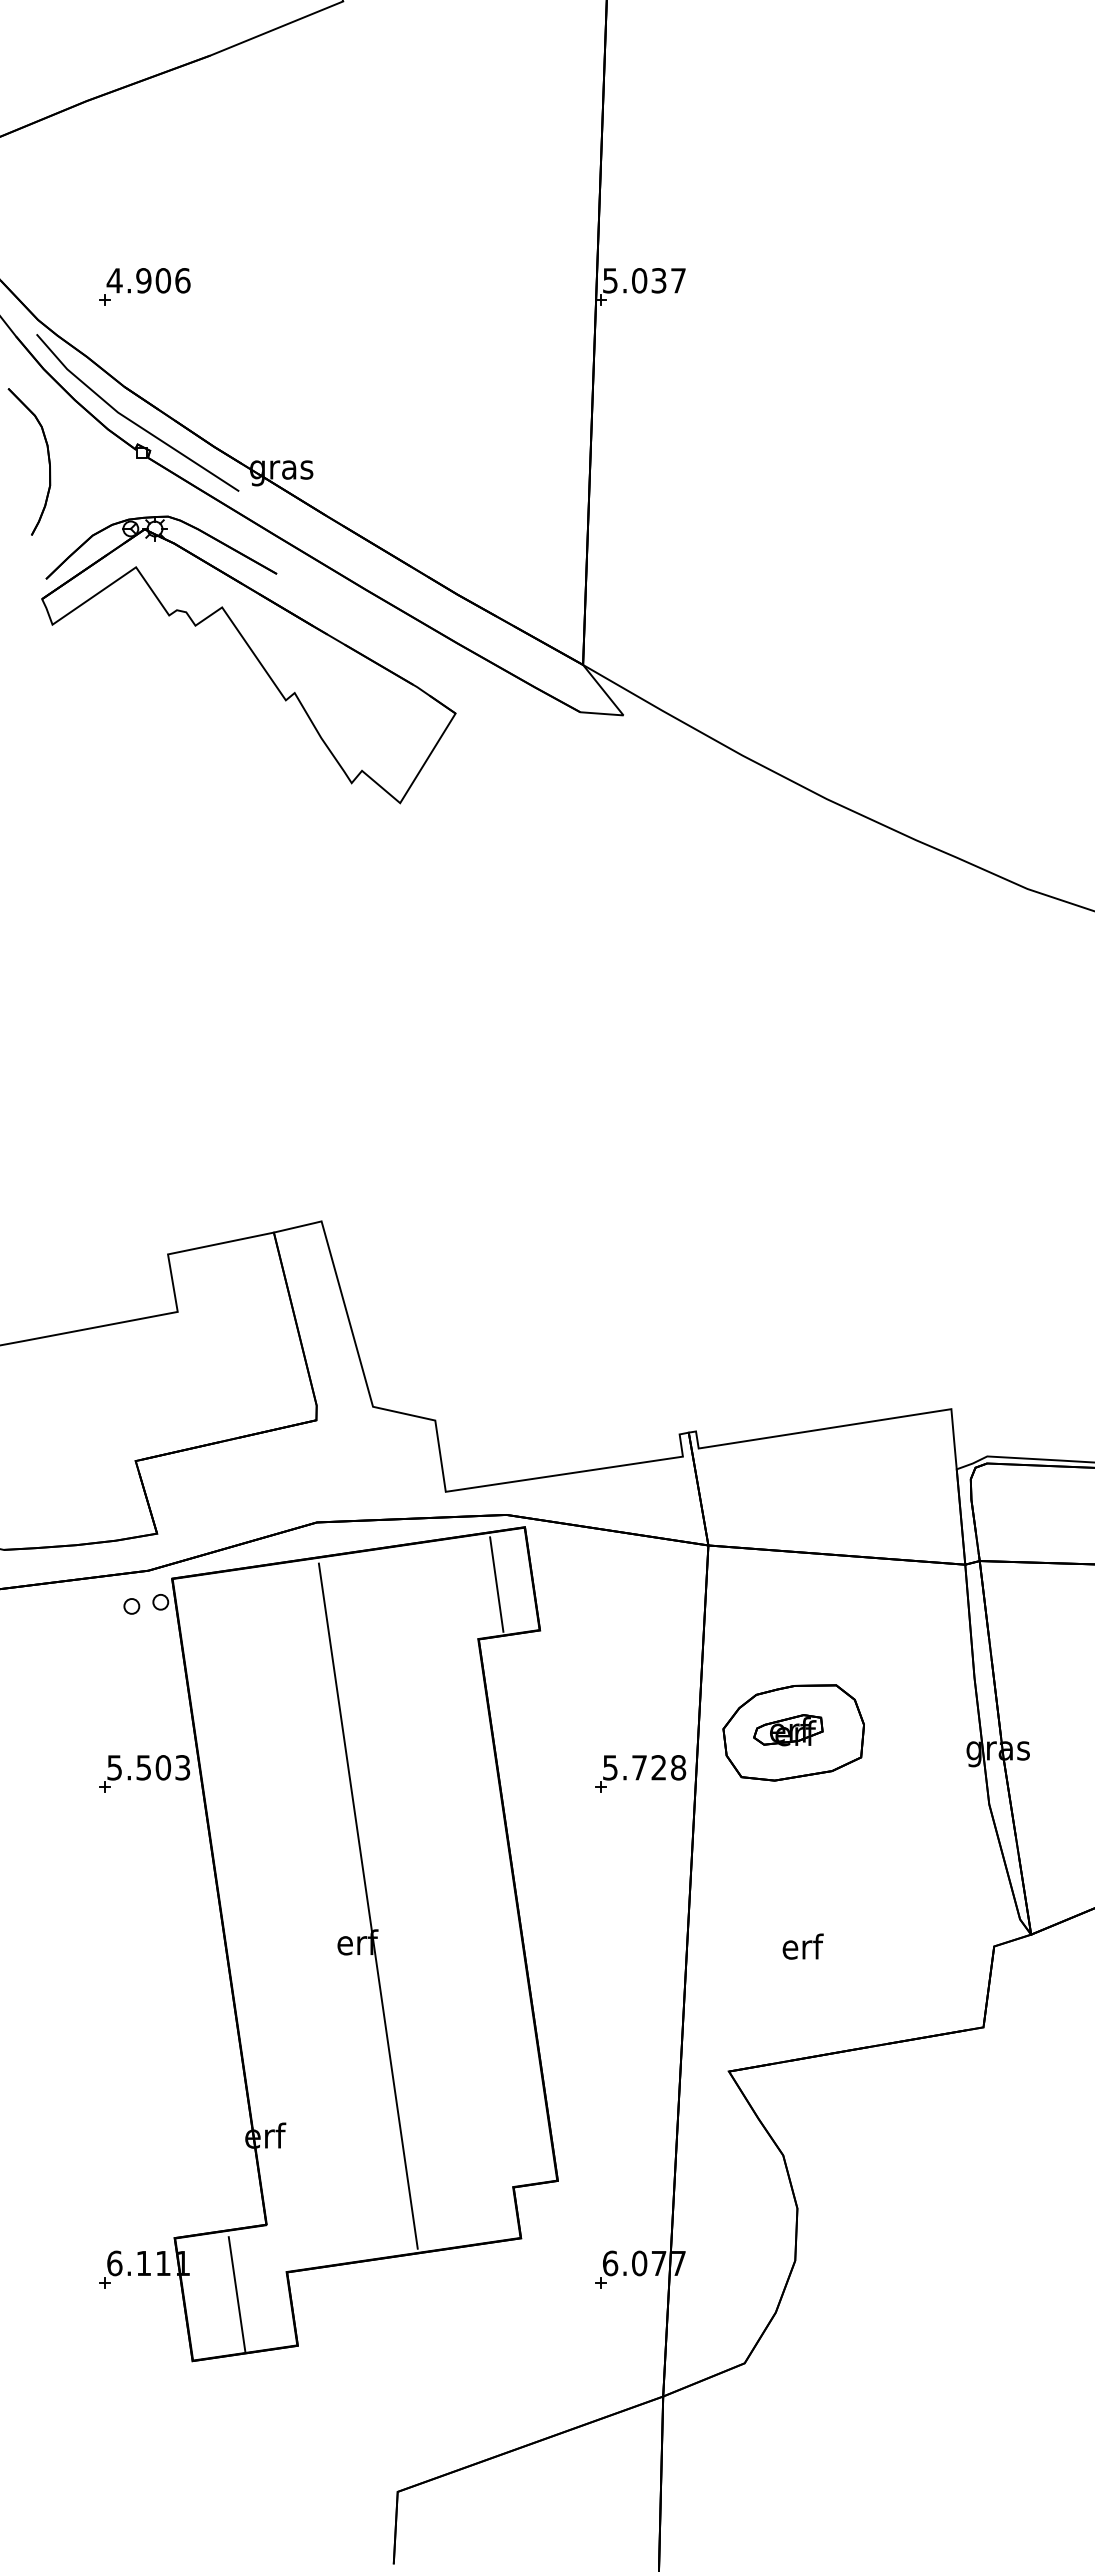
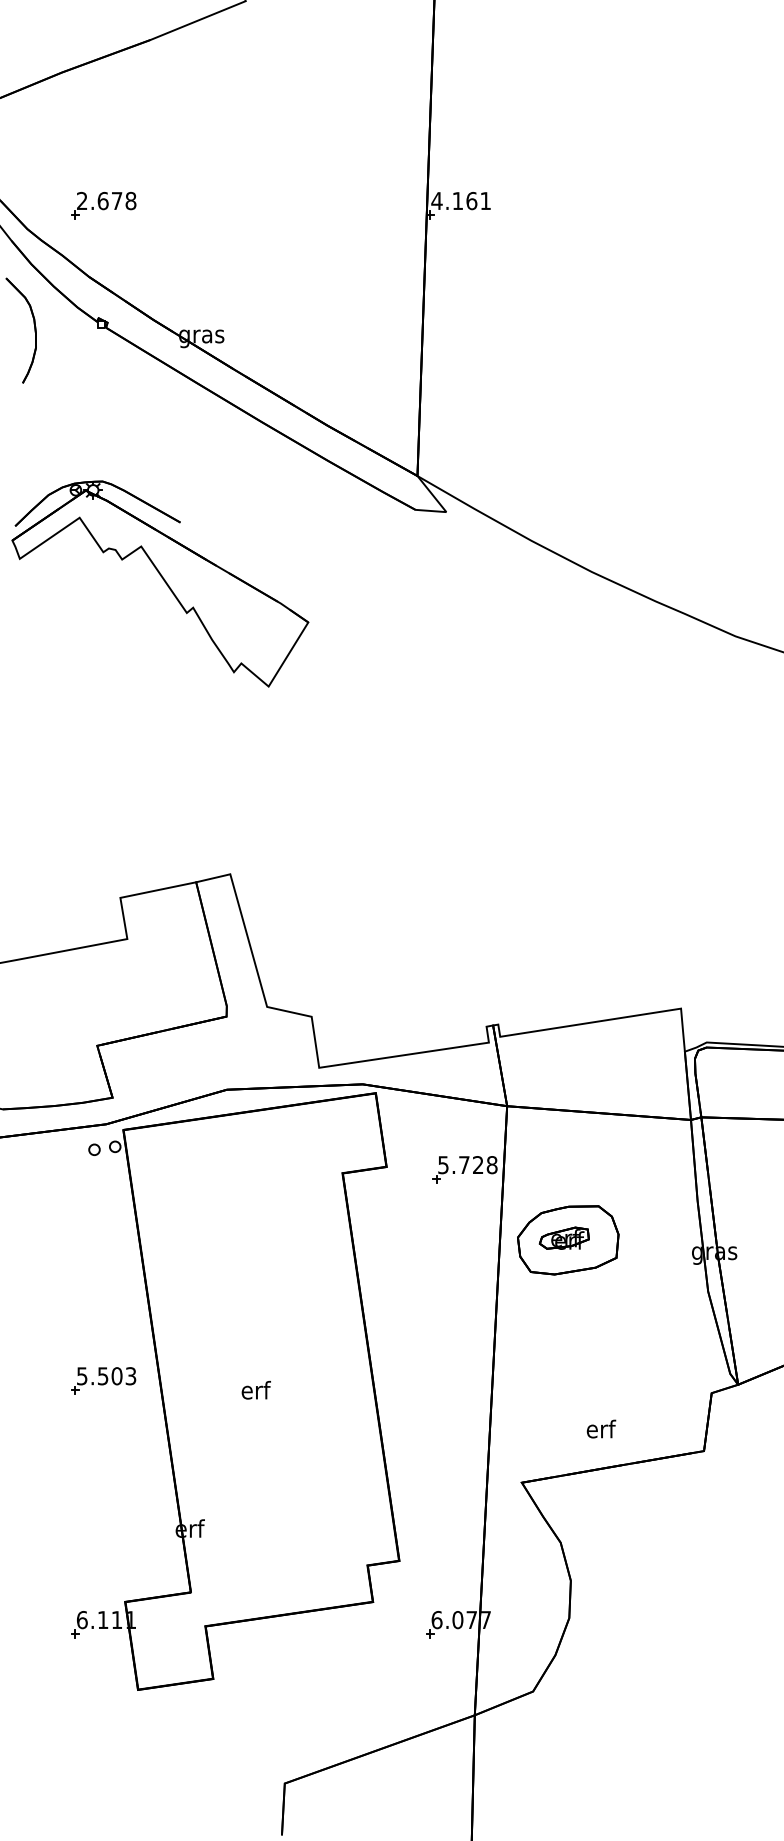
text: (148, 280) -> (106, 200), 4.906 -> 2.678
text: (643, 280) -> (460, 200), 5.037 -> 4.161
line: (132, 420) -> (94, 301), removed
part: (254, 656) -> (164, 581), moved
line: (496, 1584) -> (355, 1134), removed
part: (144, 1773) -> (103, 1380), moved
part: (640, 1773) -> (465, 1169), moved
line: (367, 1905) -> (263, 1363), removed
text: (802, 1946) -> (600, 1429), moved
line: (236, 2294) -> (169, 1642), removed

